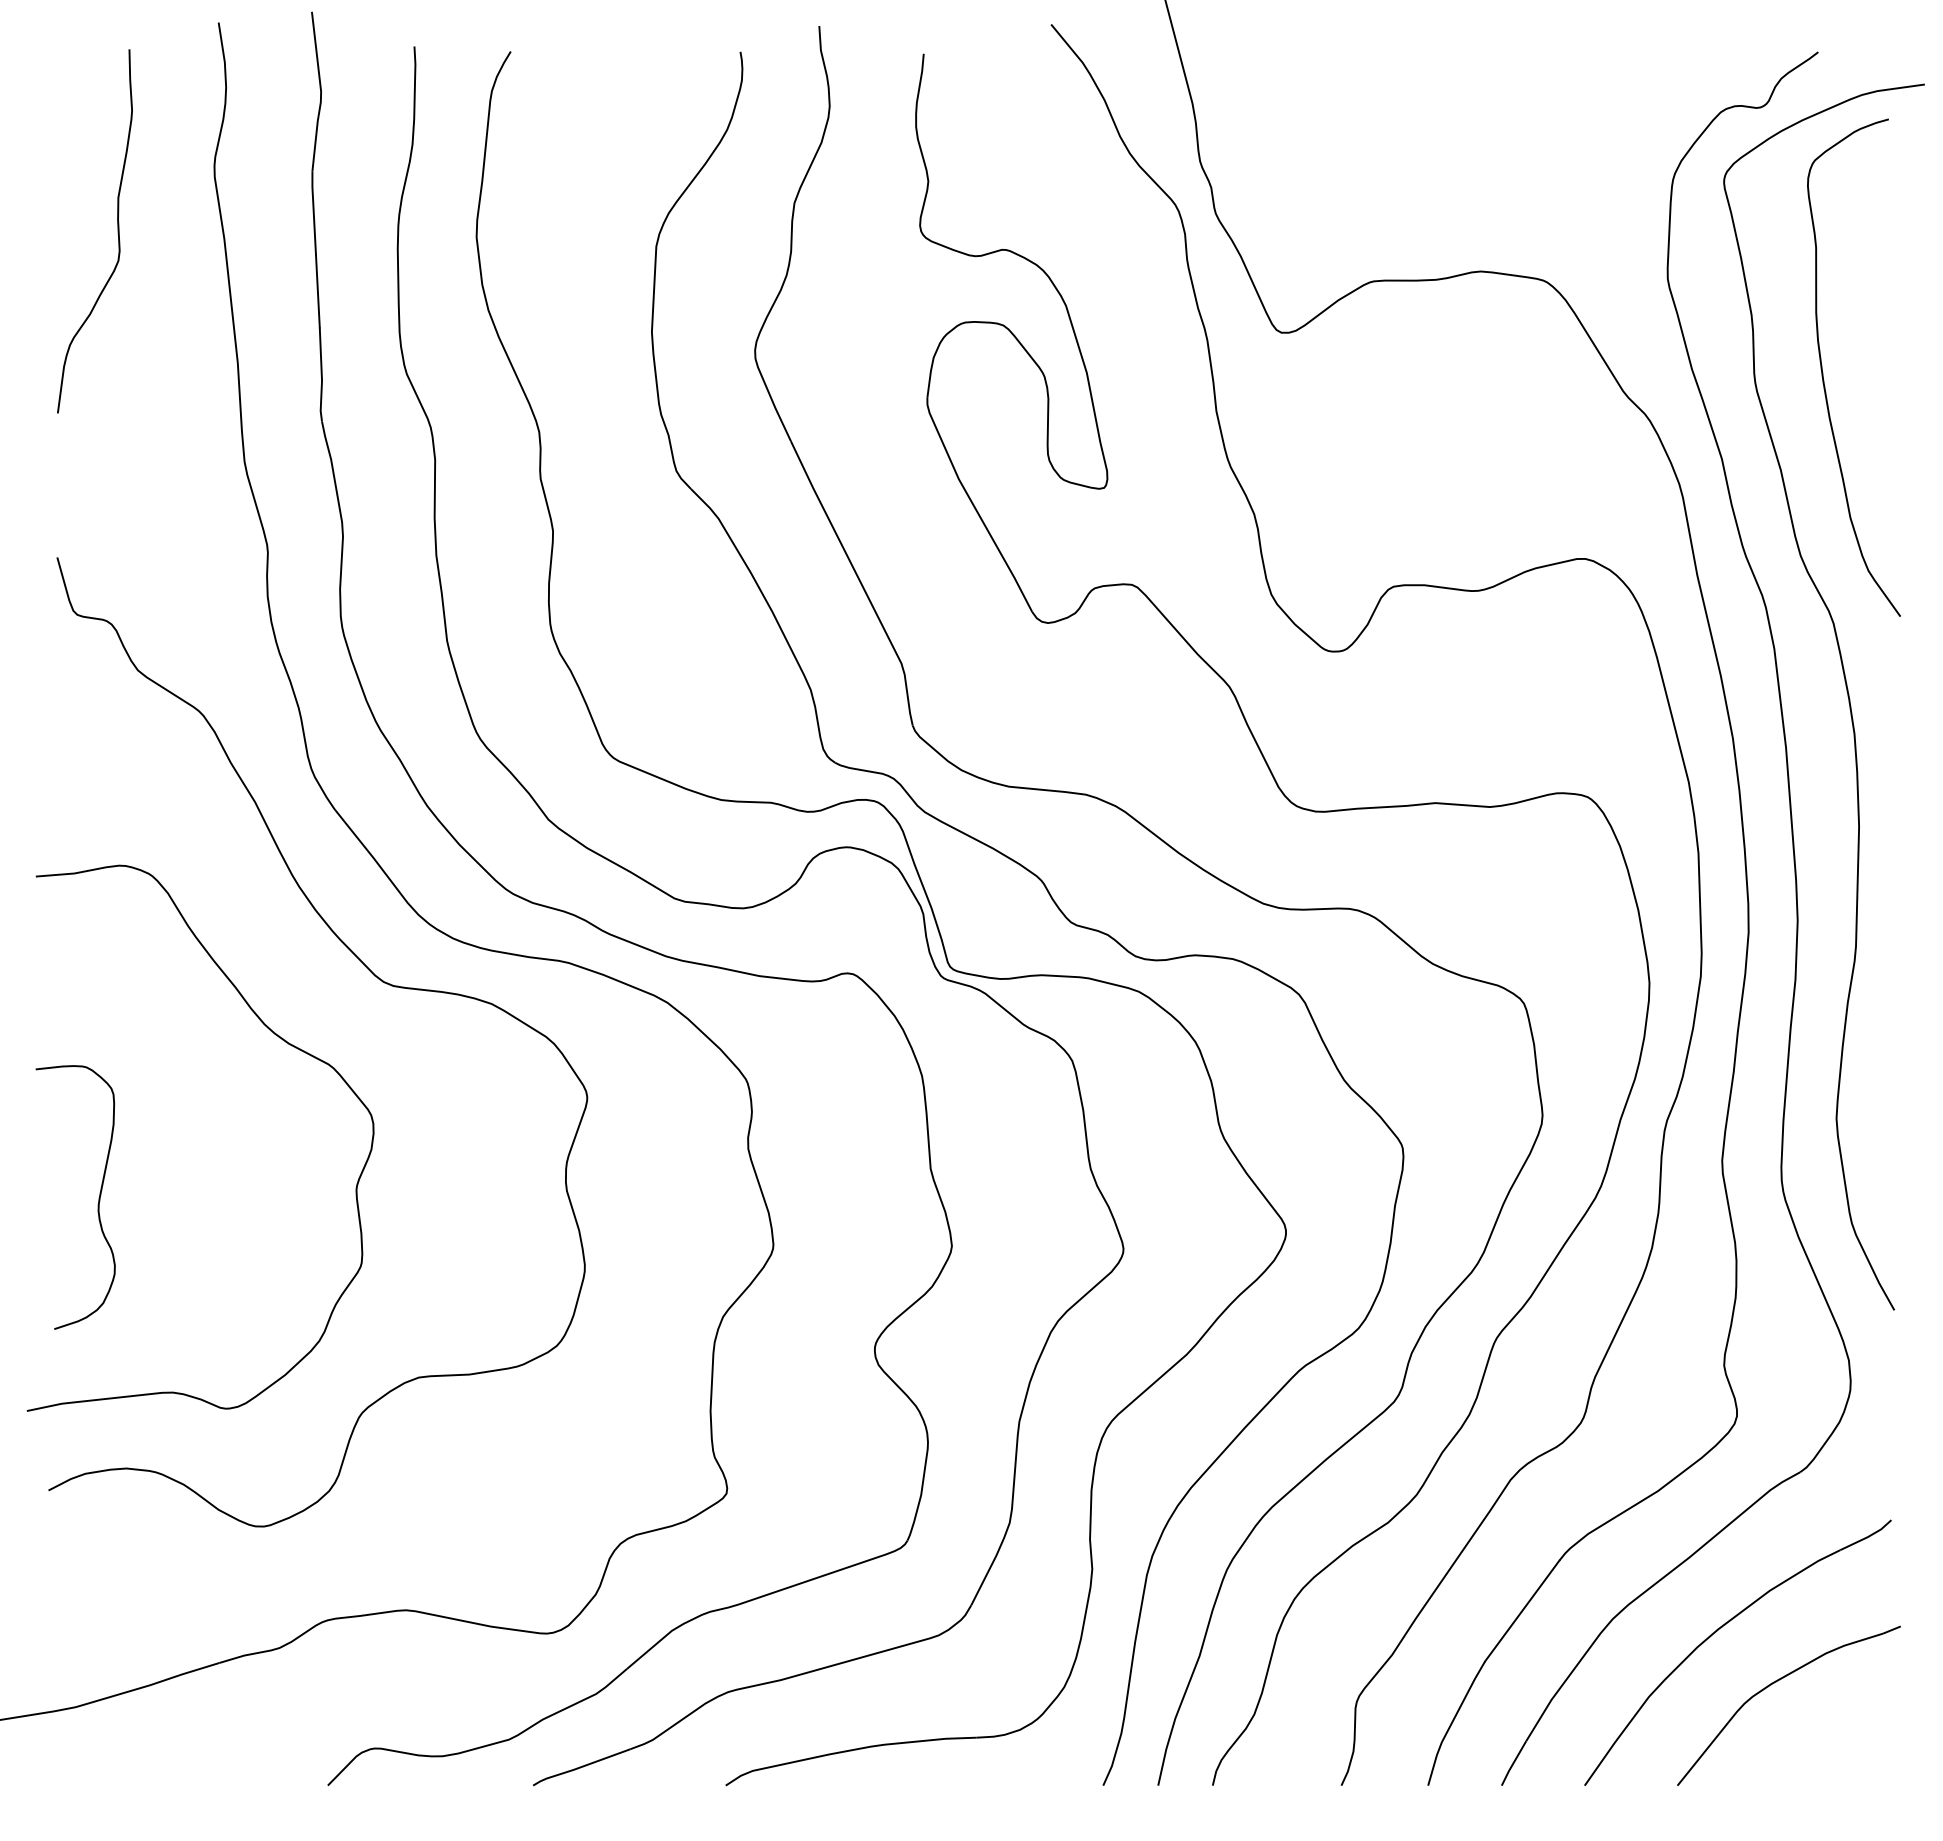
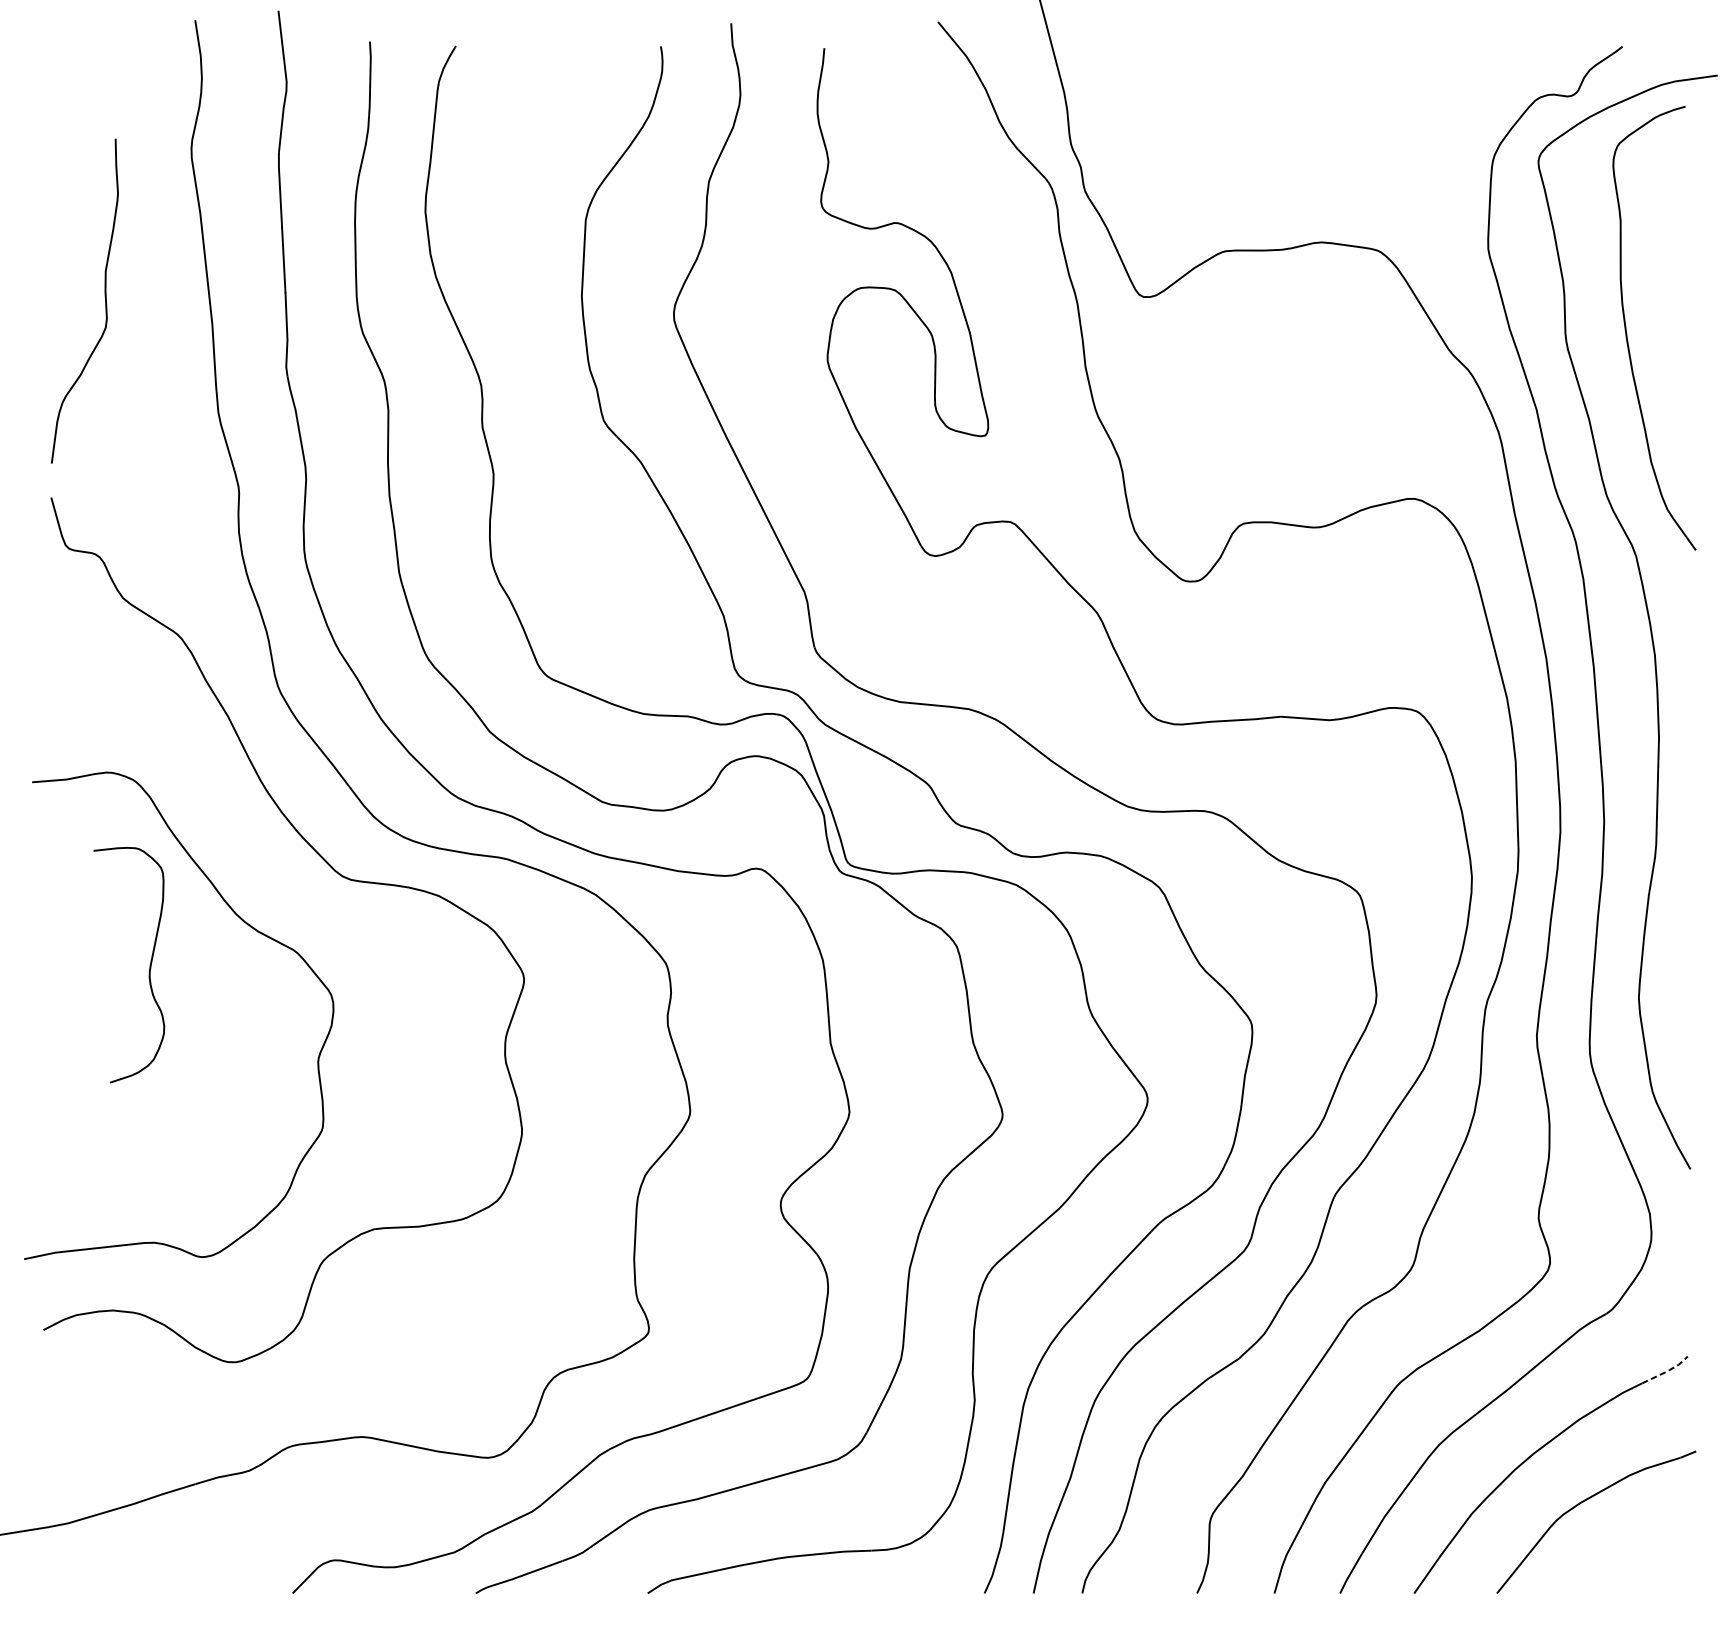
curve: (117, 231) -> (104, 301), moved
curve: (98, 1197) -> (149, 965), moved
line: (1867, 1537) -> (1666, 1372), solid -> dashed

